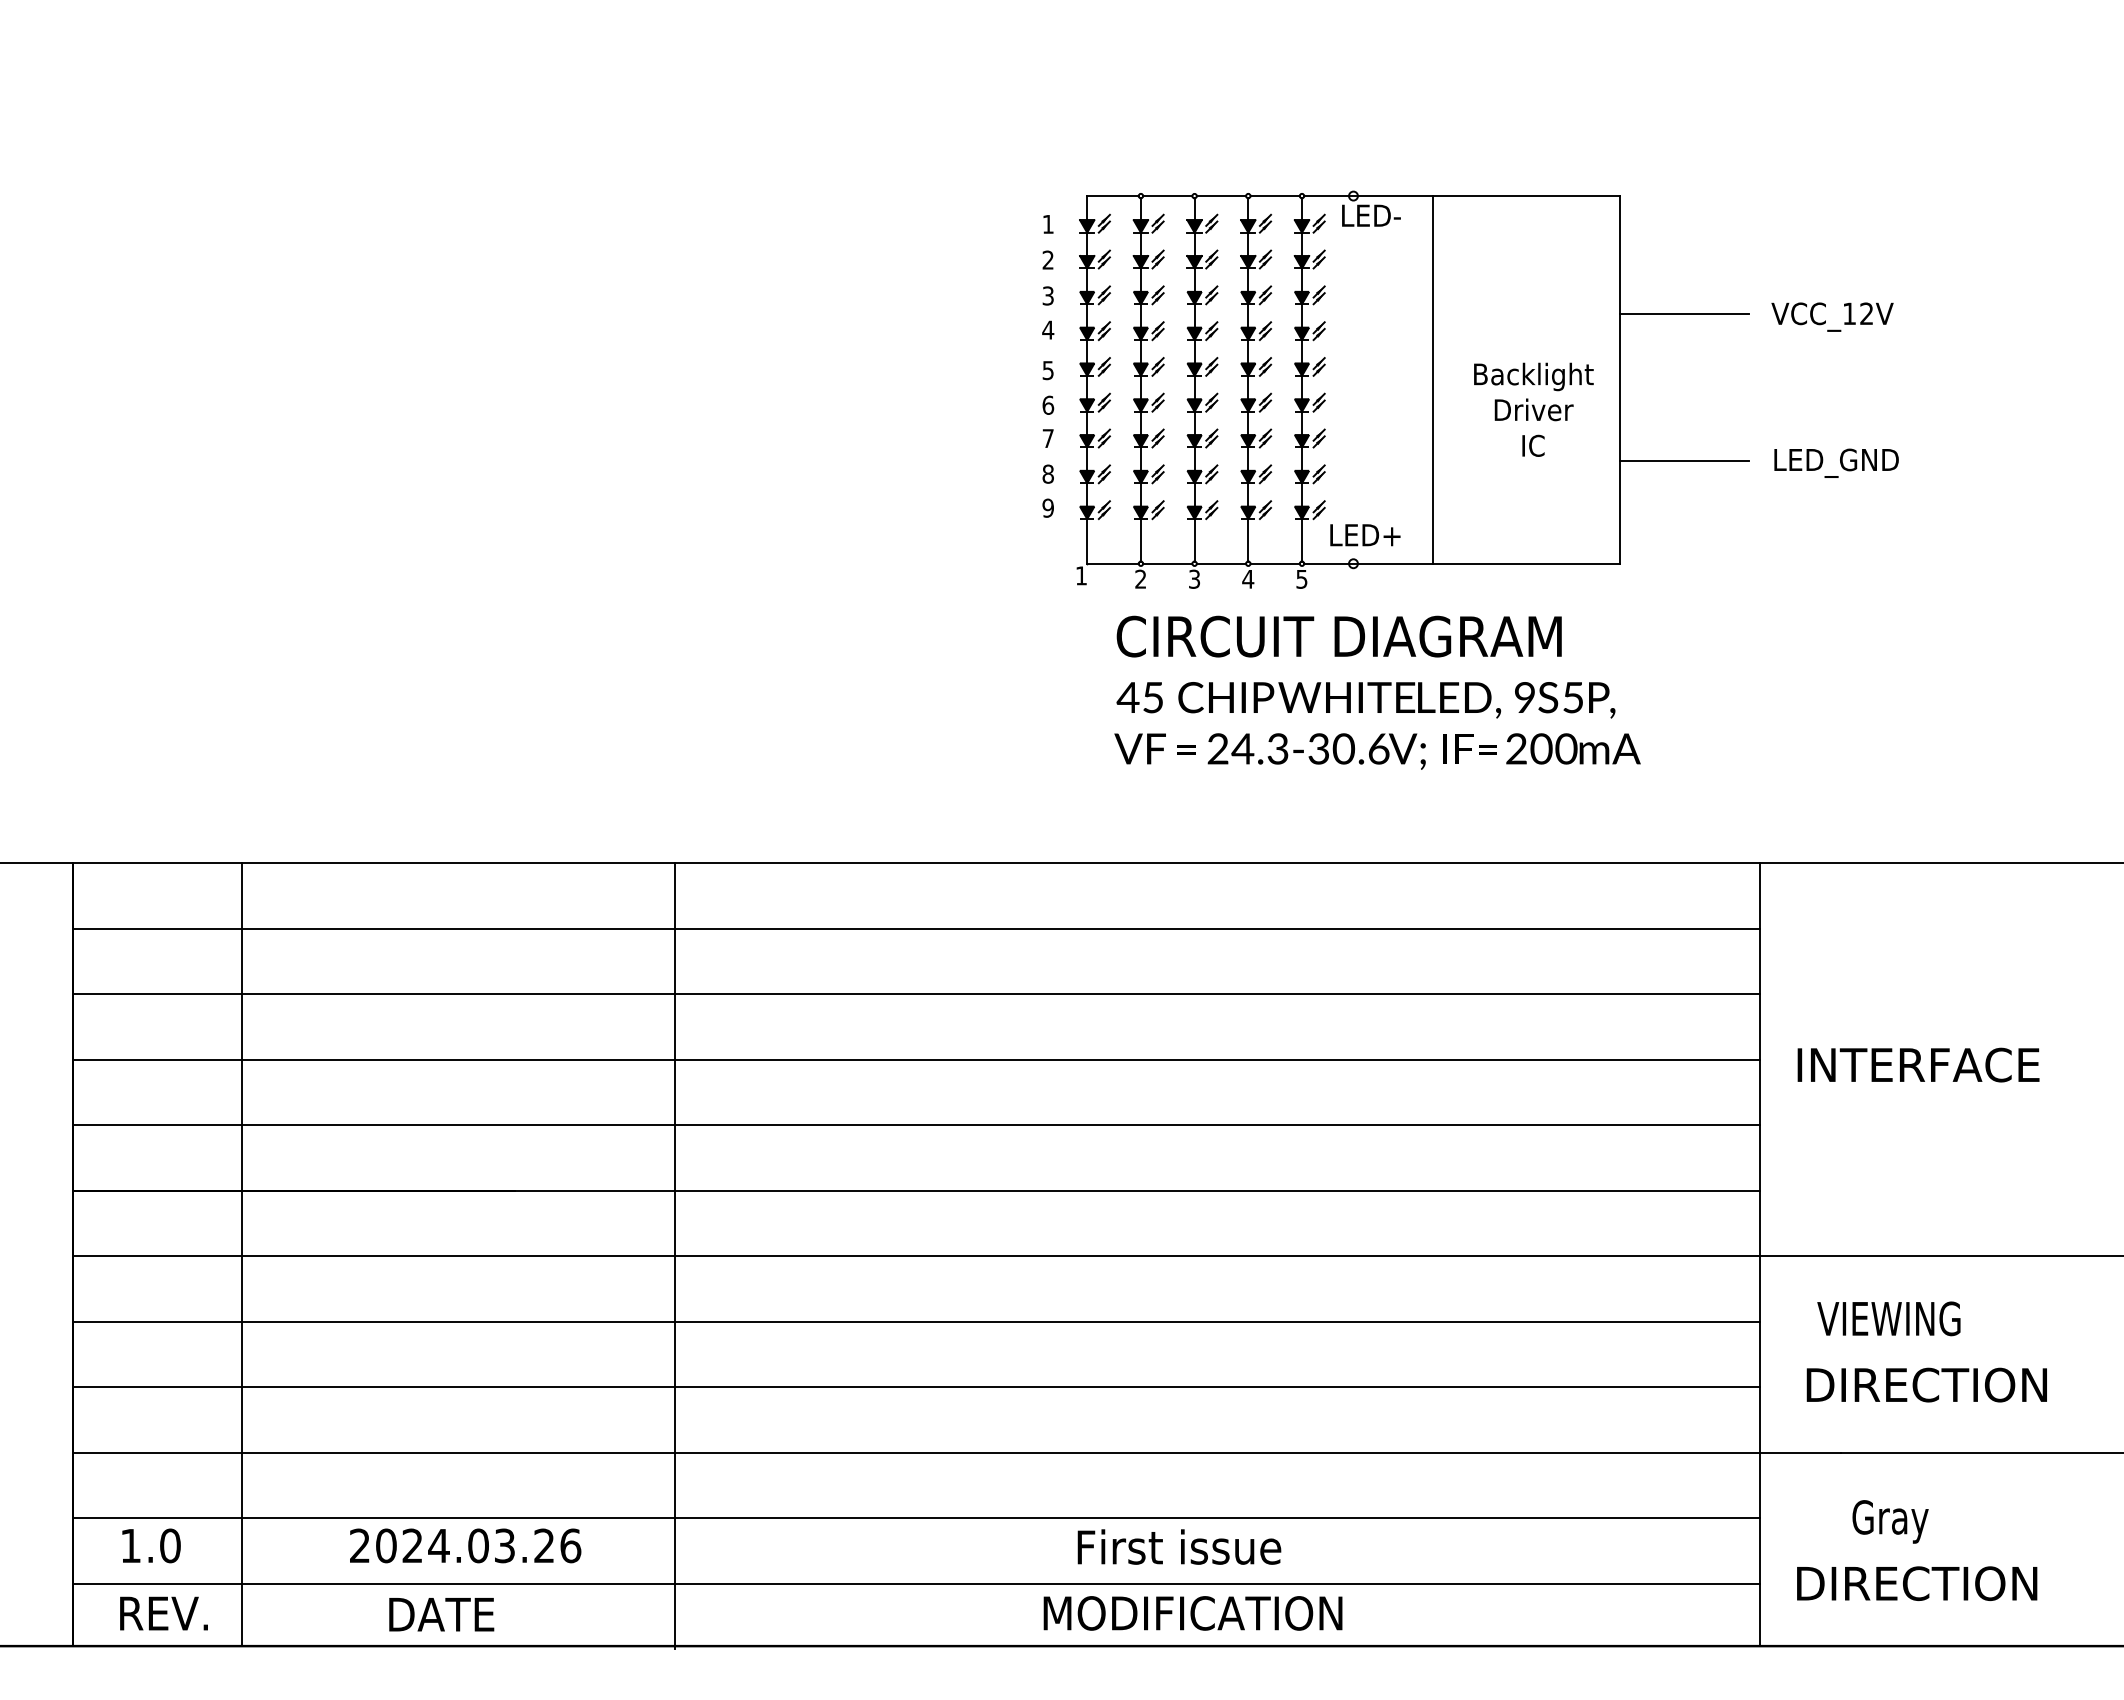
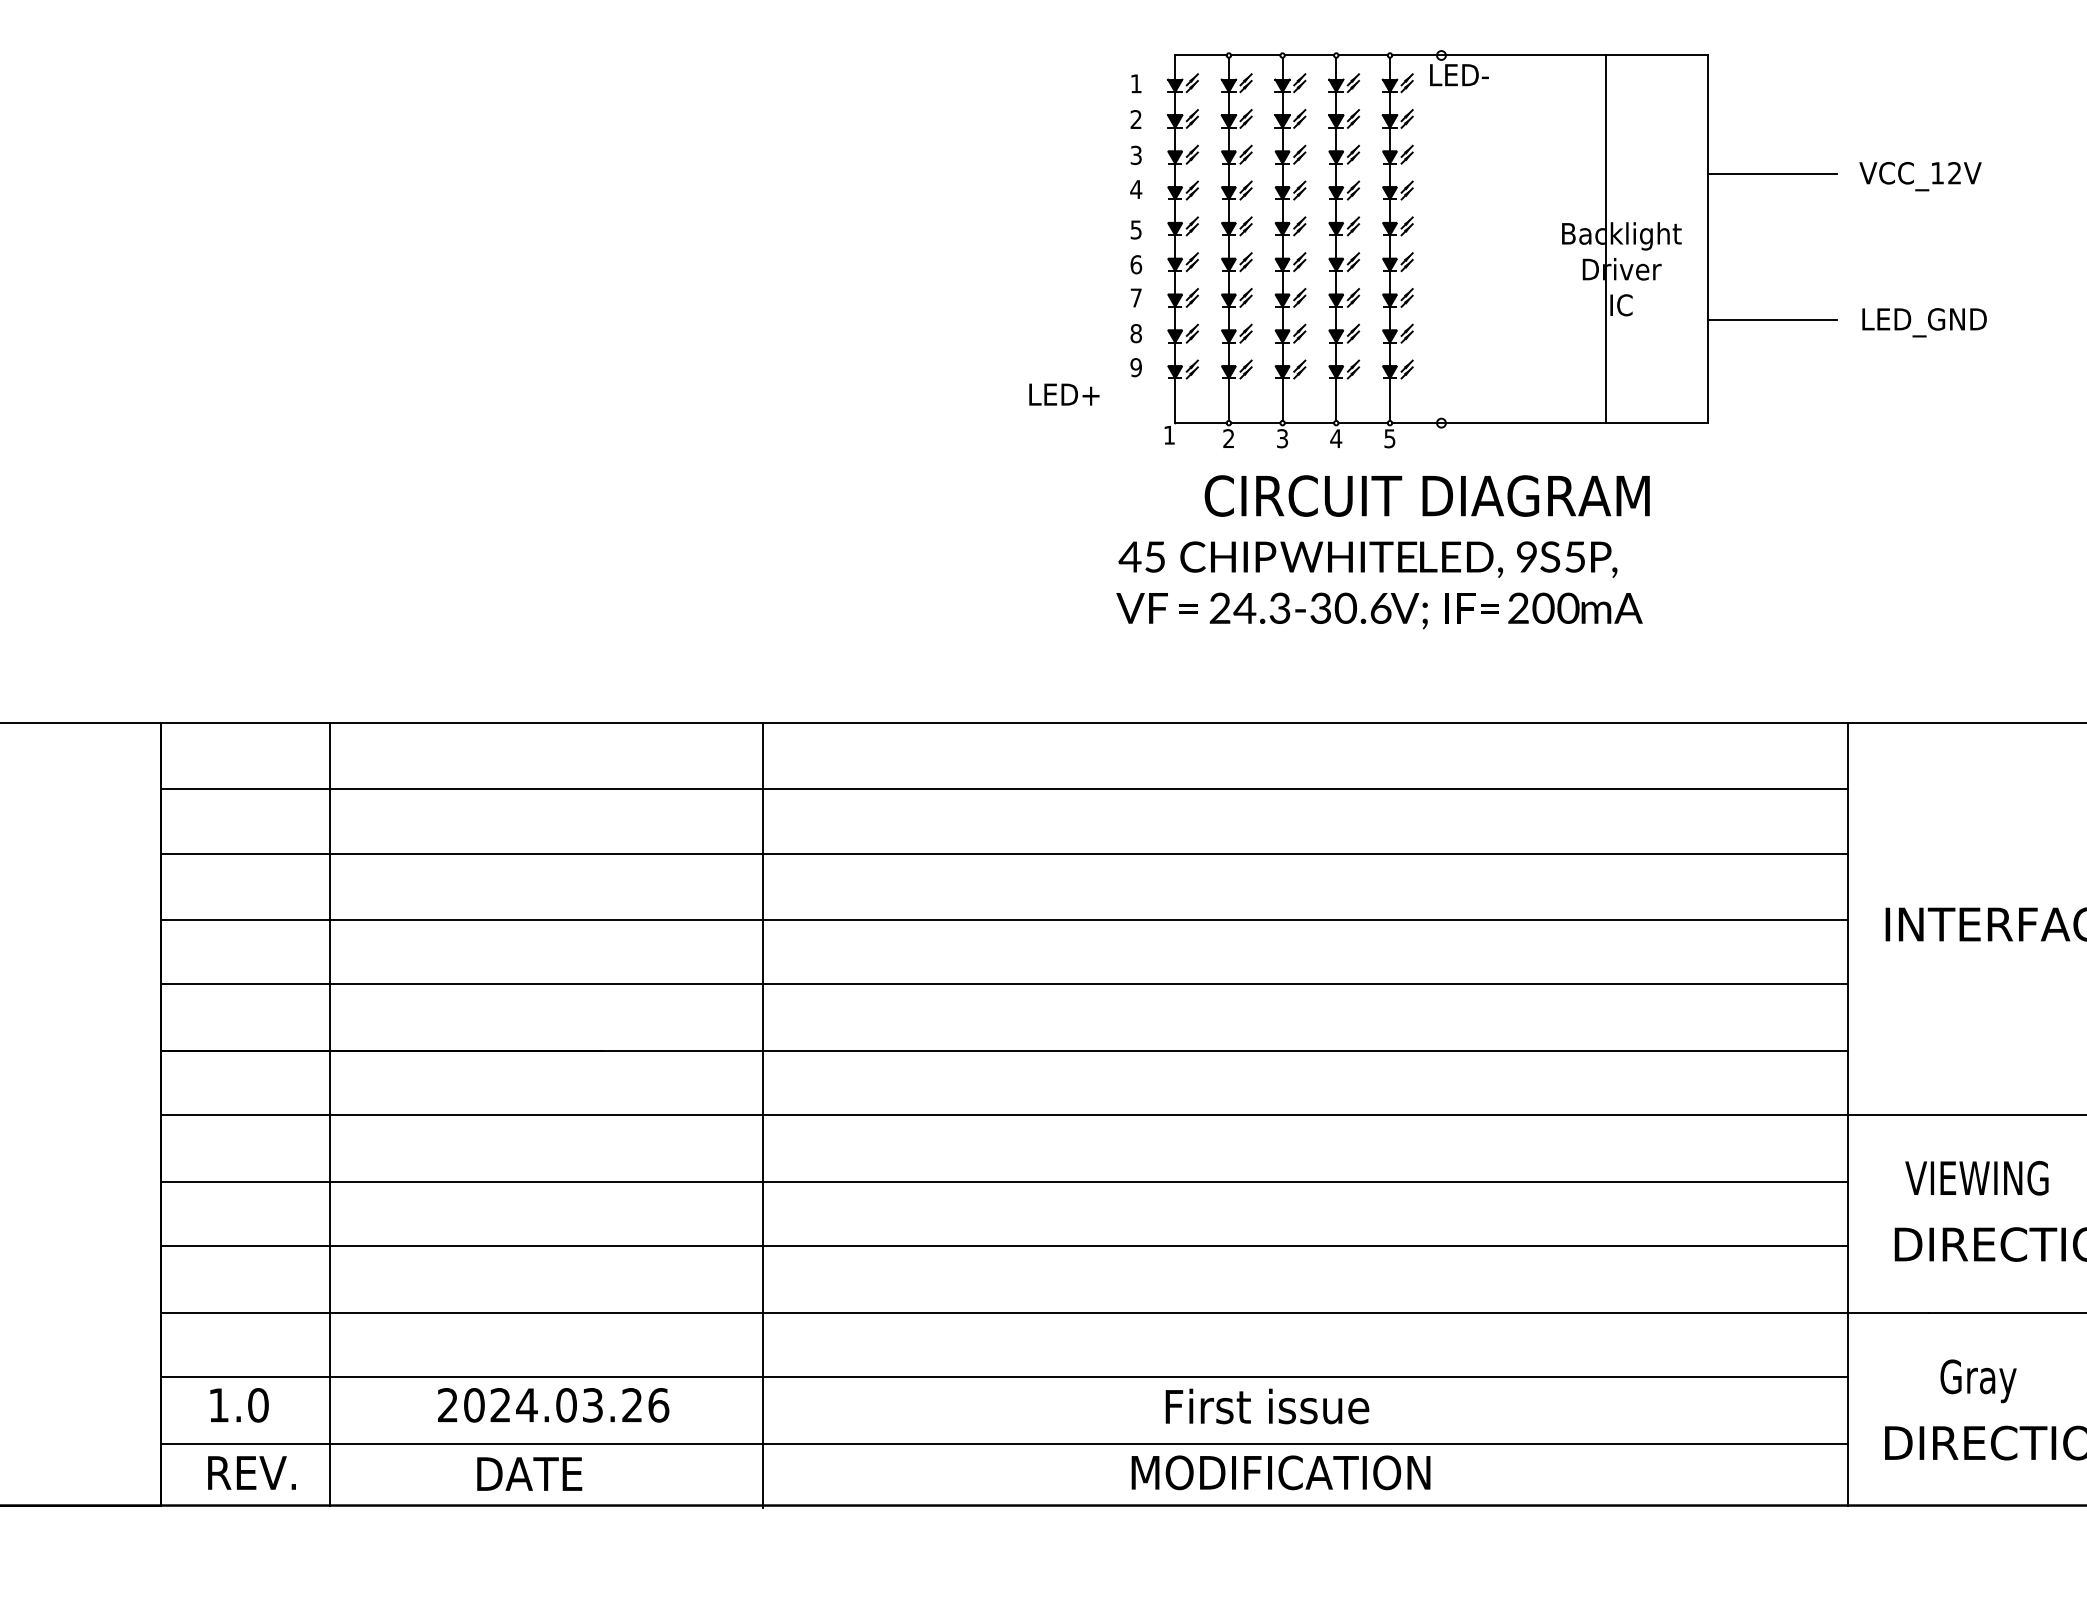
line: (1432, 379) -> (1605, 238), moved
text: (1365, 535) -> (1064, 394), moved
text: (1377, 725) -> (1379, 584), moved

